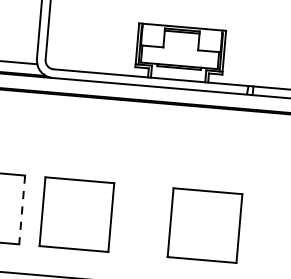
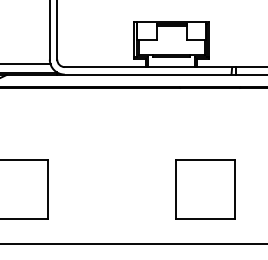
line: (22, 210) -> (48, 189), dashed -> solid
part: (77, 214) -> (95, 189), removed

